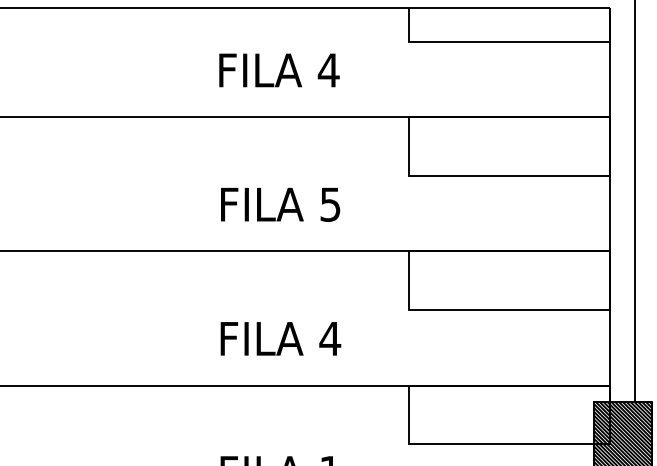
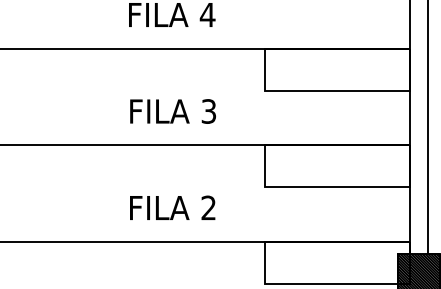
text: (330, 204) -> (208, 111), 5 -> 3
text: (330, 338) -> (208, 207), 4 -> 2

